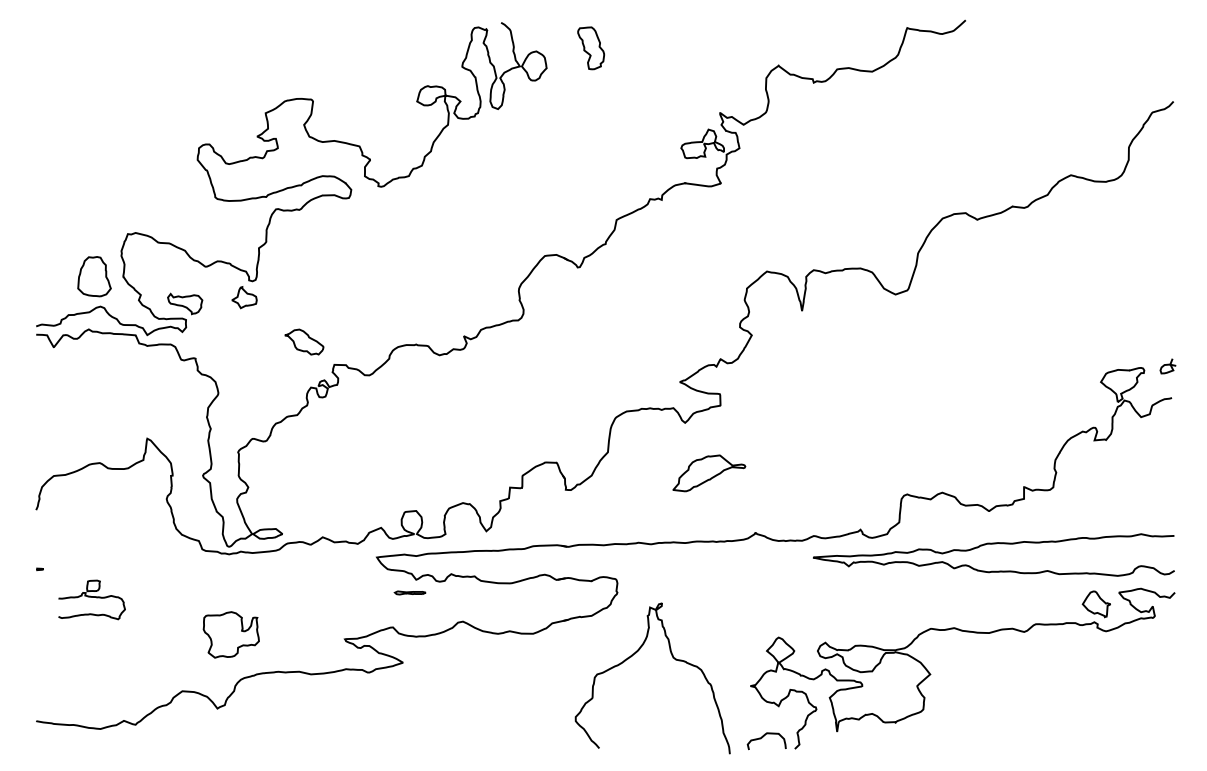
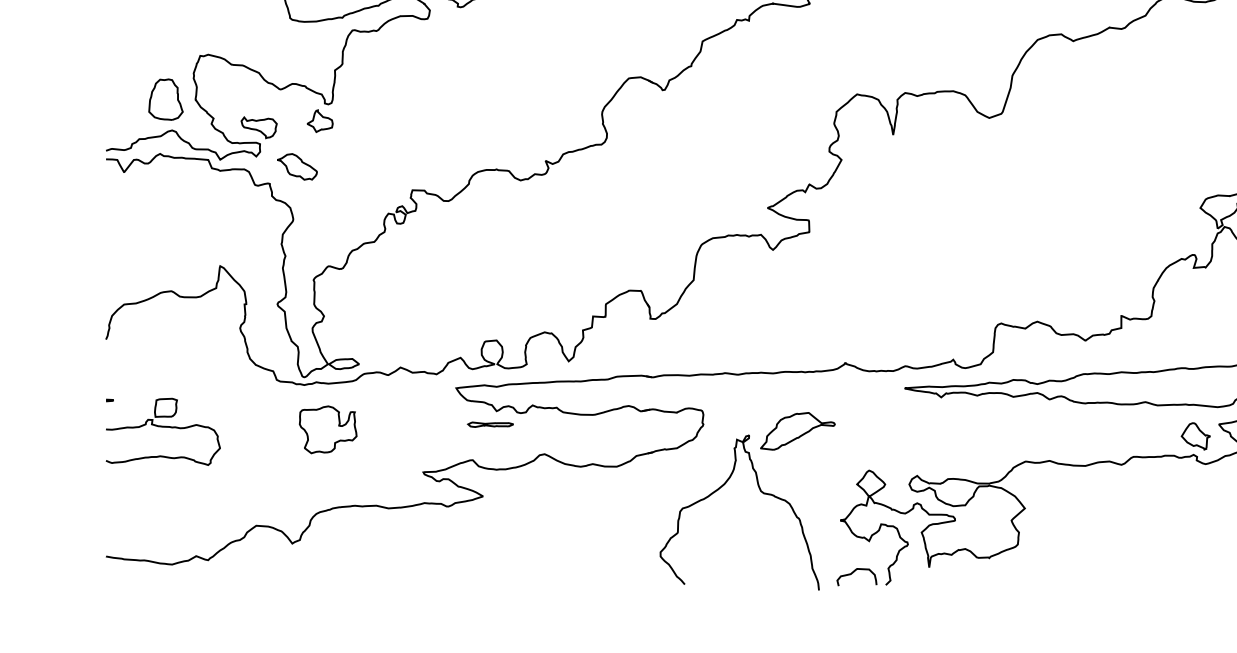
part: (304, 341) -> (297, 166), moved
part: (709, 473) -> (798, 431), moved
part: (409, 592) -> (489, 424), size x1.43
part: (91, 599) -> (162, 431), size x1.67
part: (230, 634) -> (327, 429), moved

